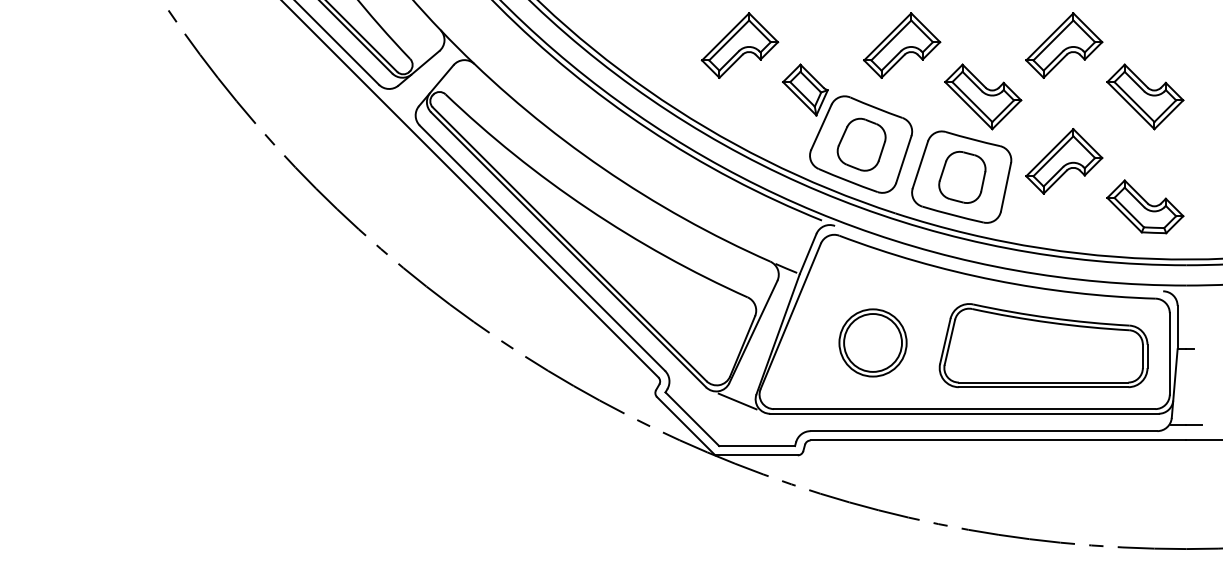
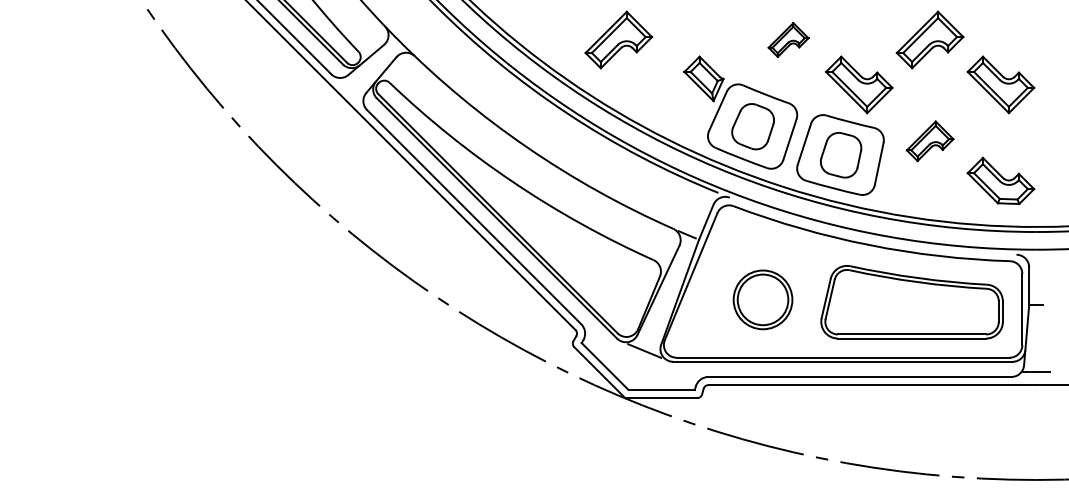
part: (739, 45) -> (618, 39), moved
part: (902, 45) -> (788, 39), size x0.6
part: (1064, 161) -> (930, 141), size x0.7

